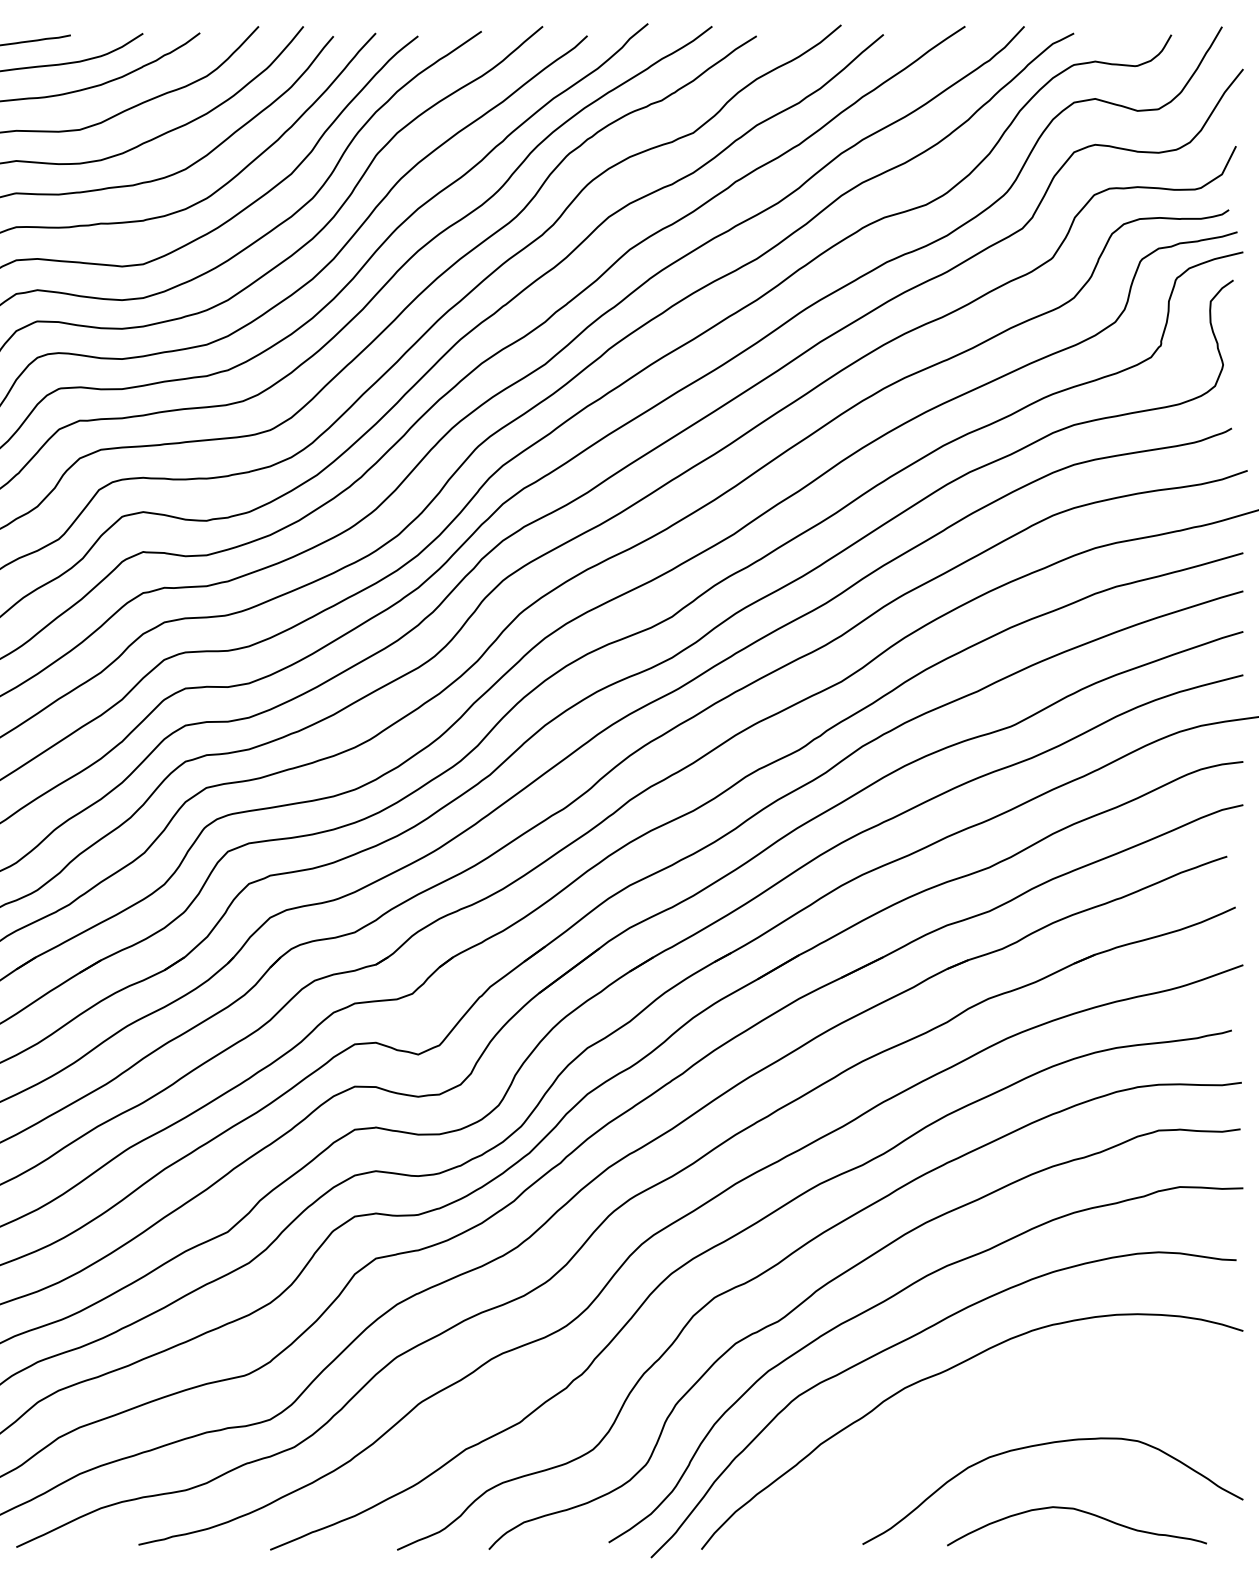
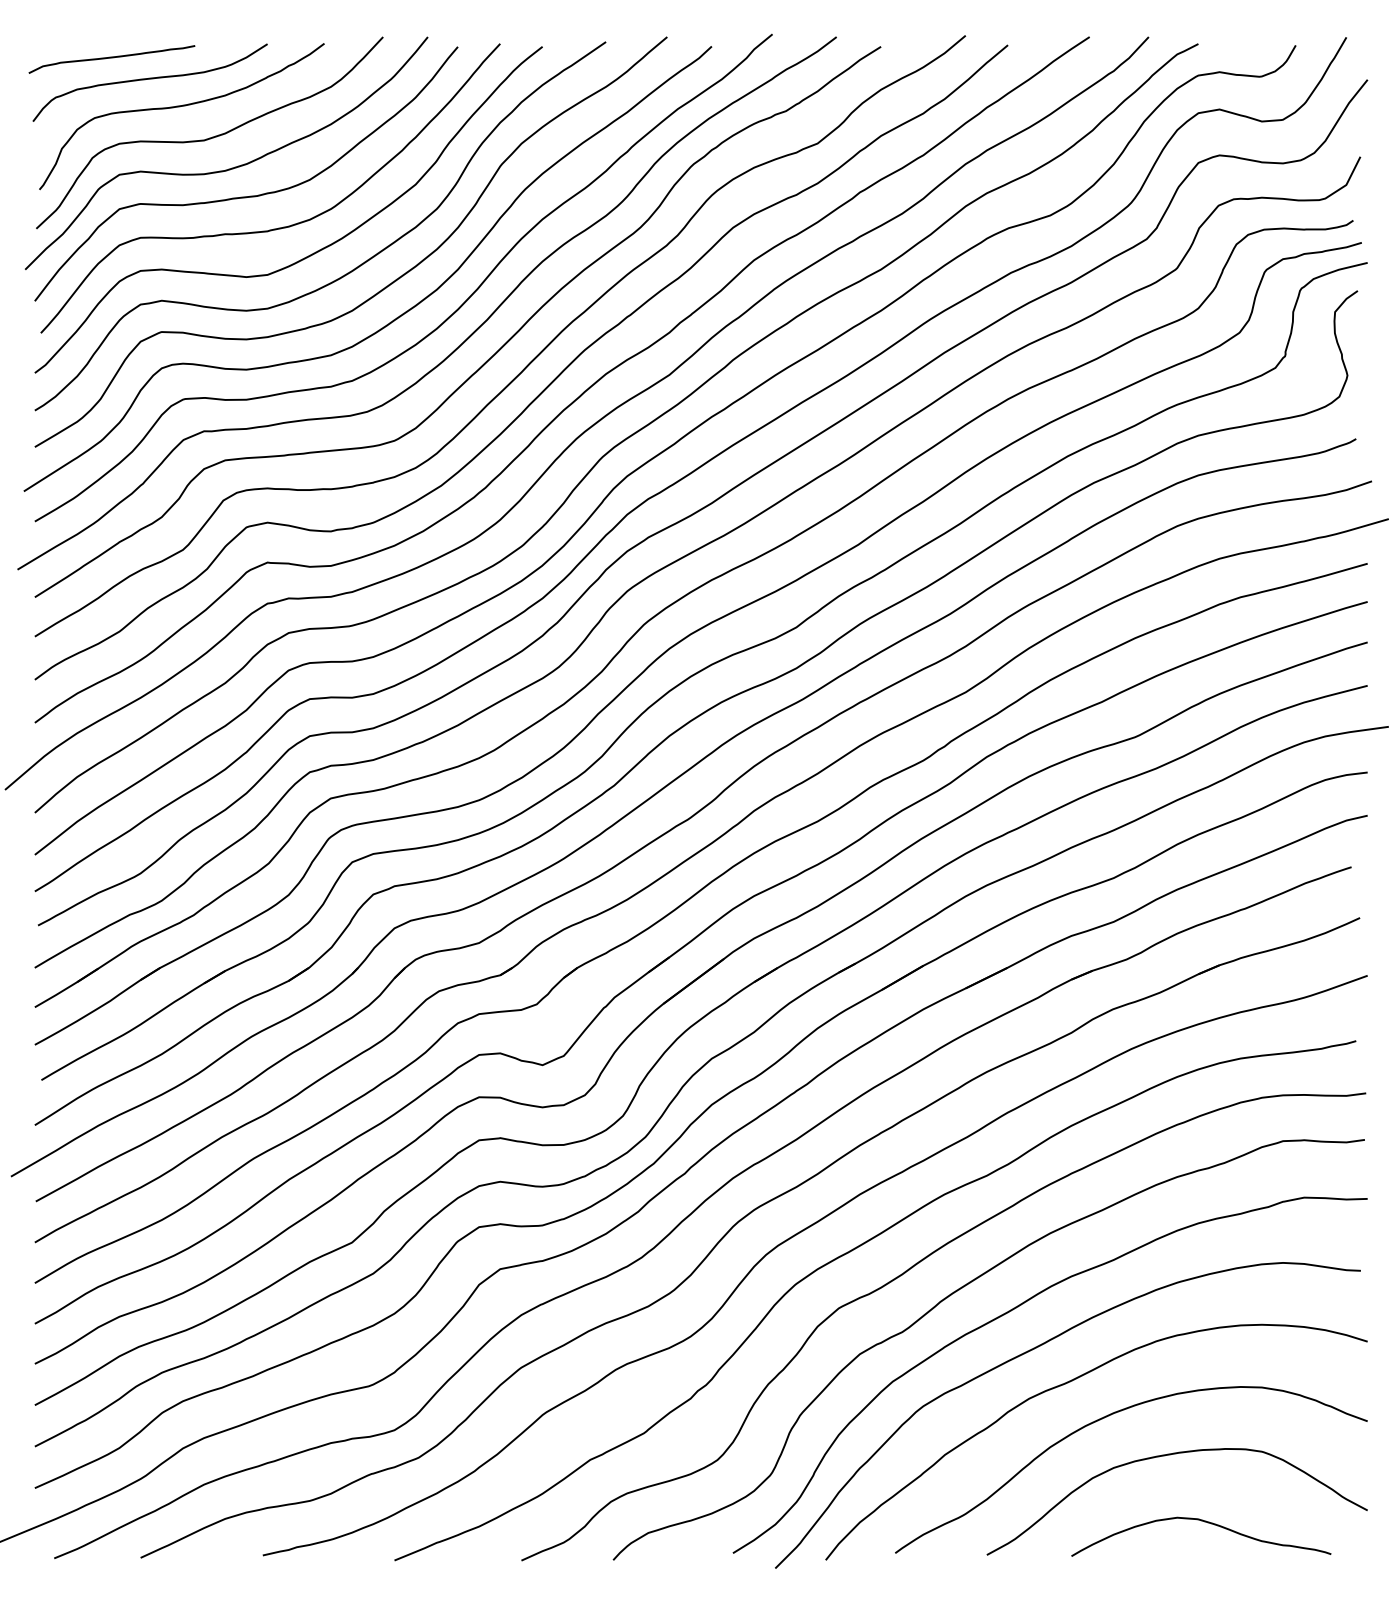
curve: (985, 1405) -> (1109, 1416), added

